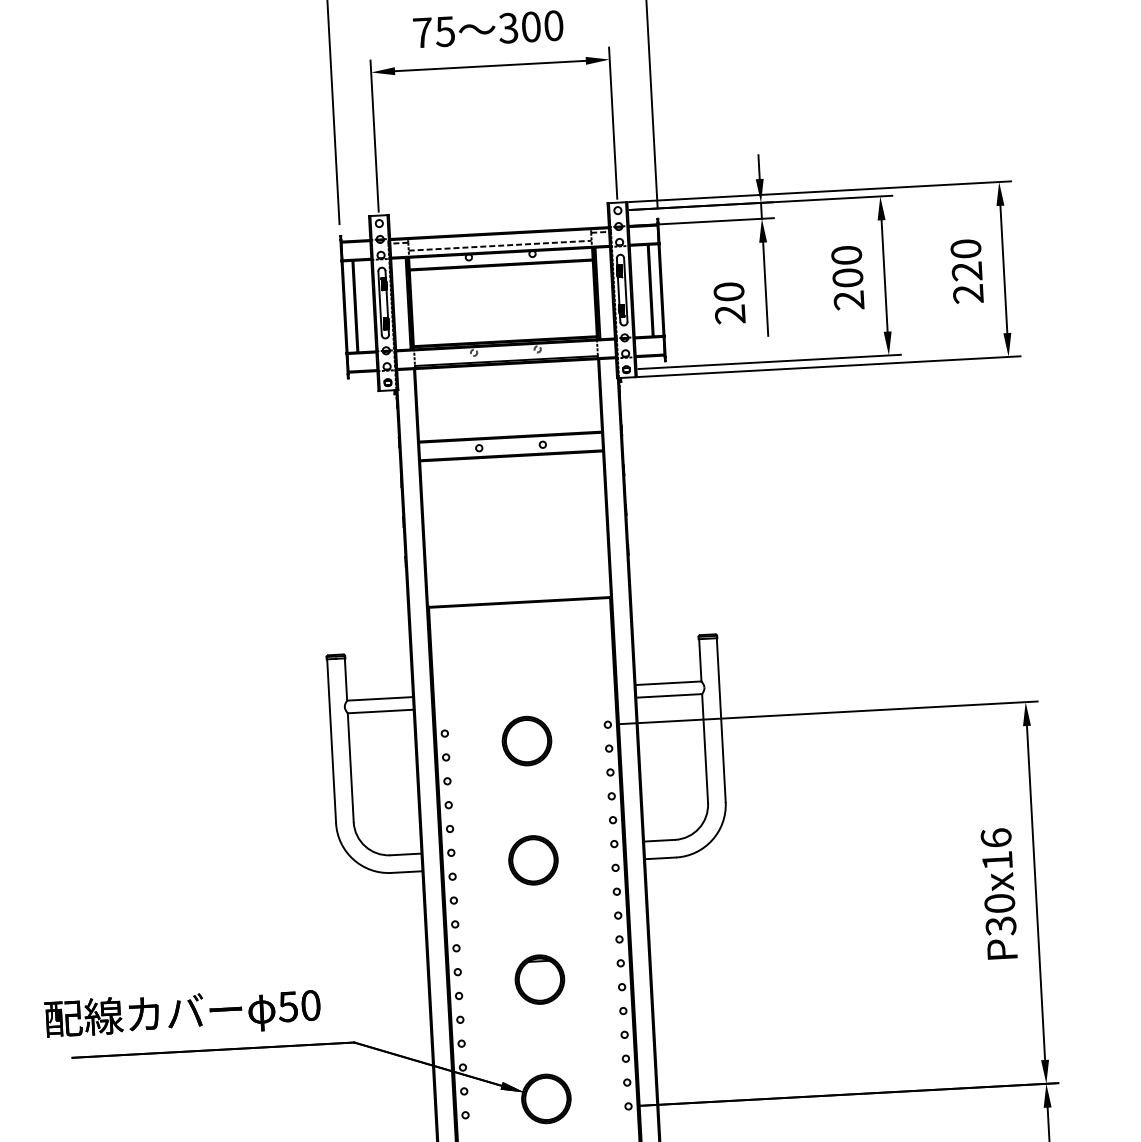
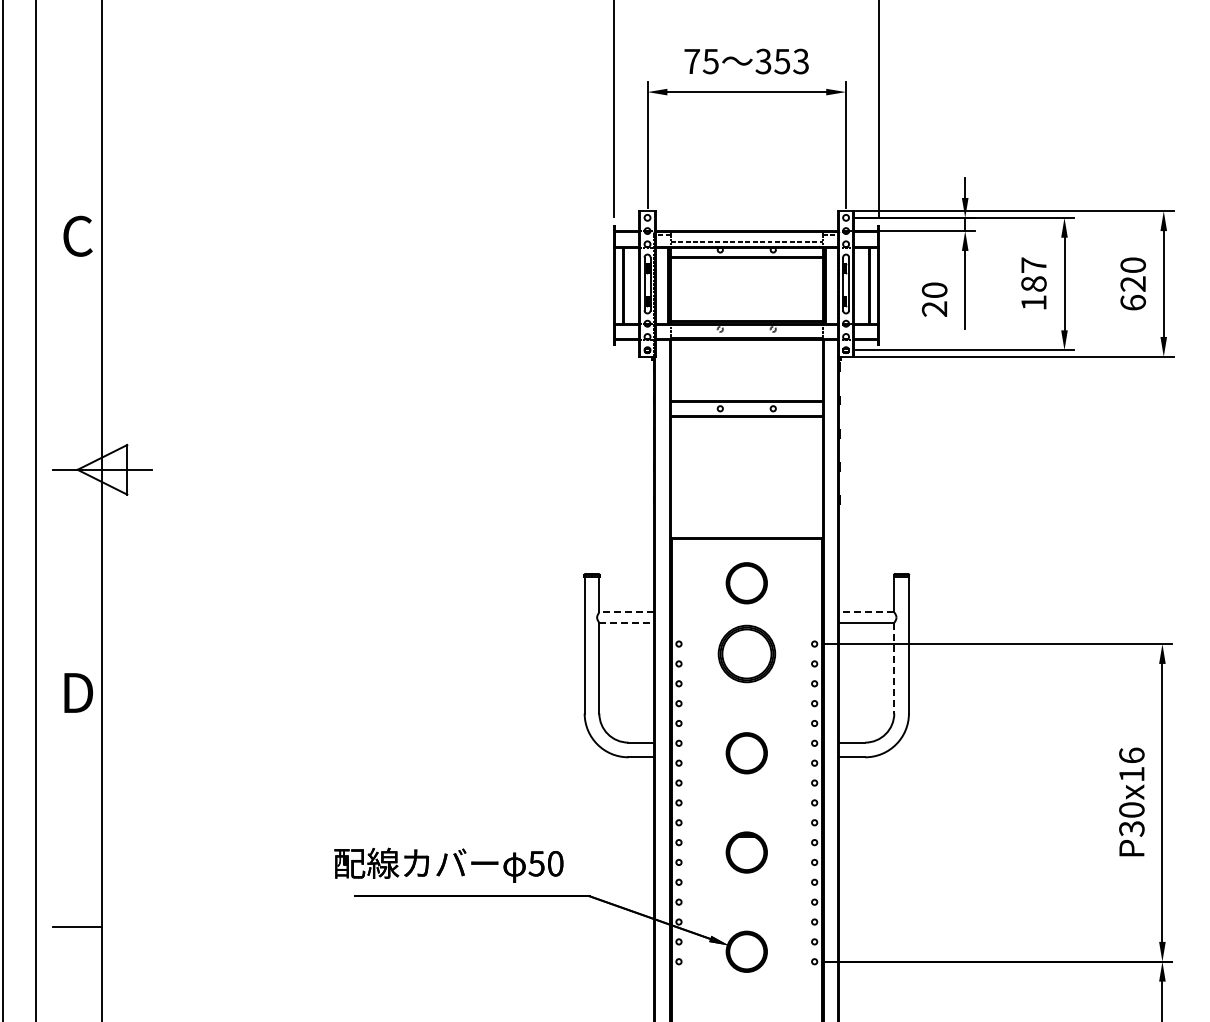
text: (542, 26) -> (791, 61), 300 -> 353
text: (847, 277) -> (1033, 283), 200 -> 187
text: (967, 293) -> (1132, 302), 220 -> 620
part: (522, 656) -> (746, 583), added
line: (668, 683) -> (866, 612), solid -> dashed
line: (379, 699) -> (626, 612), solid -> dashed
line: (381, 711) -> (627, 622), solid -> dashed
part: (526, 740) -> (746, 653), size x1.4
line: (705, 748) -> (894, 668), solid -> dashed

